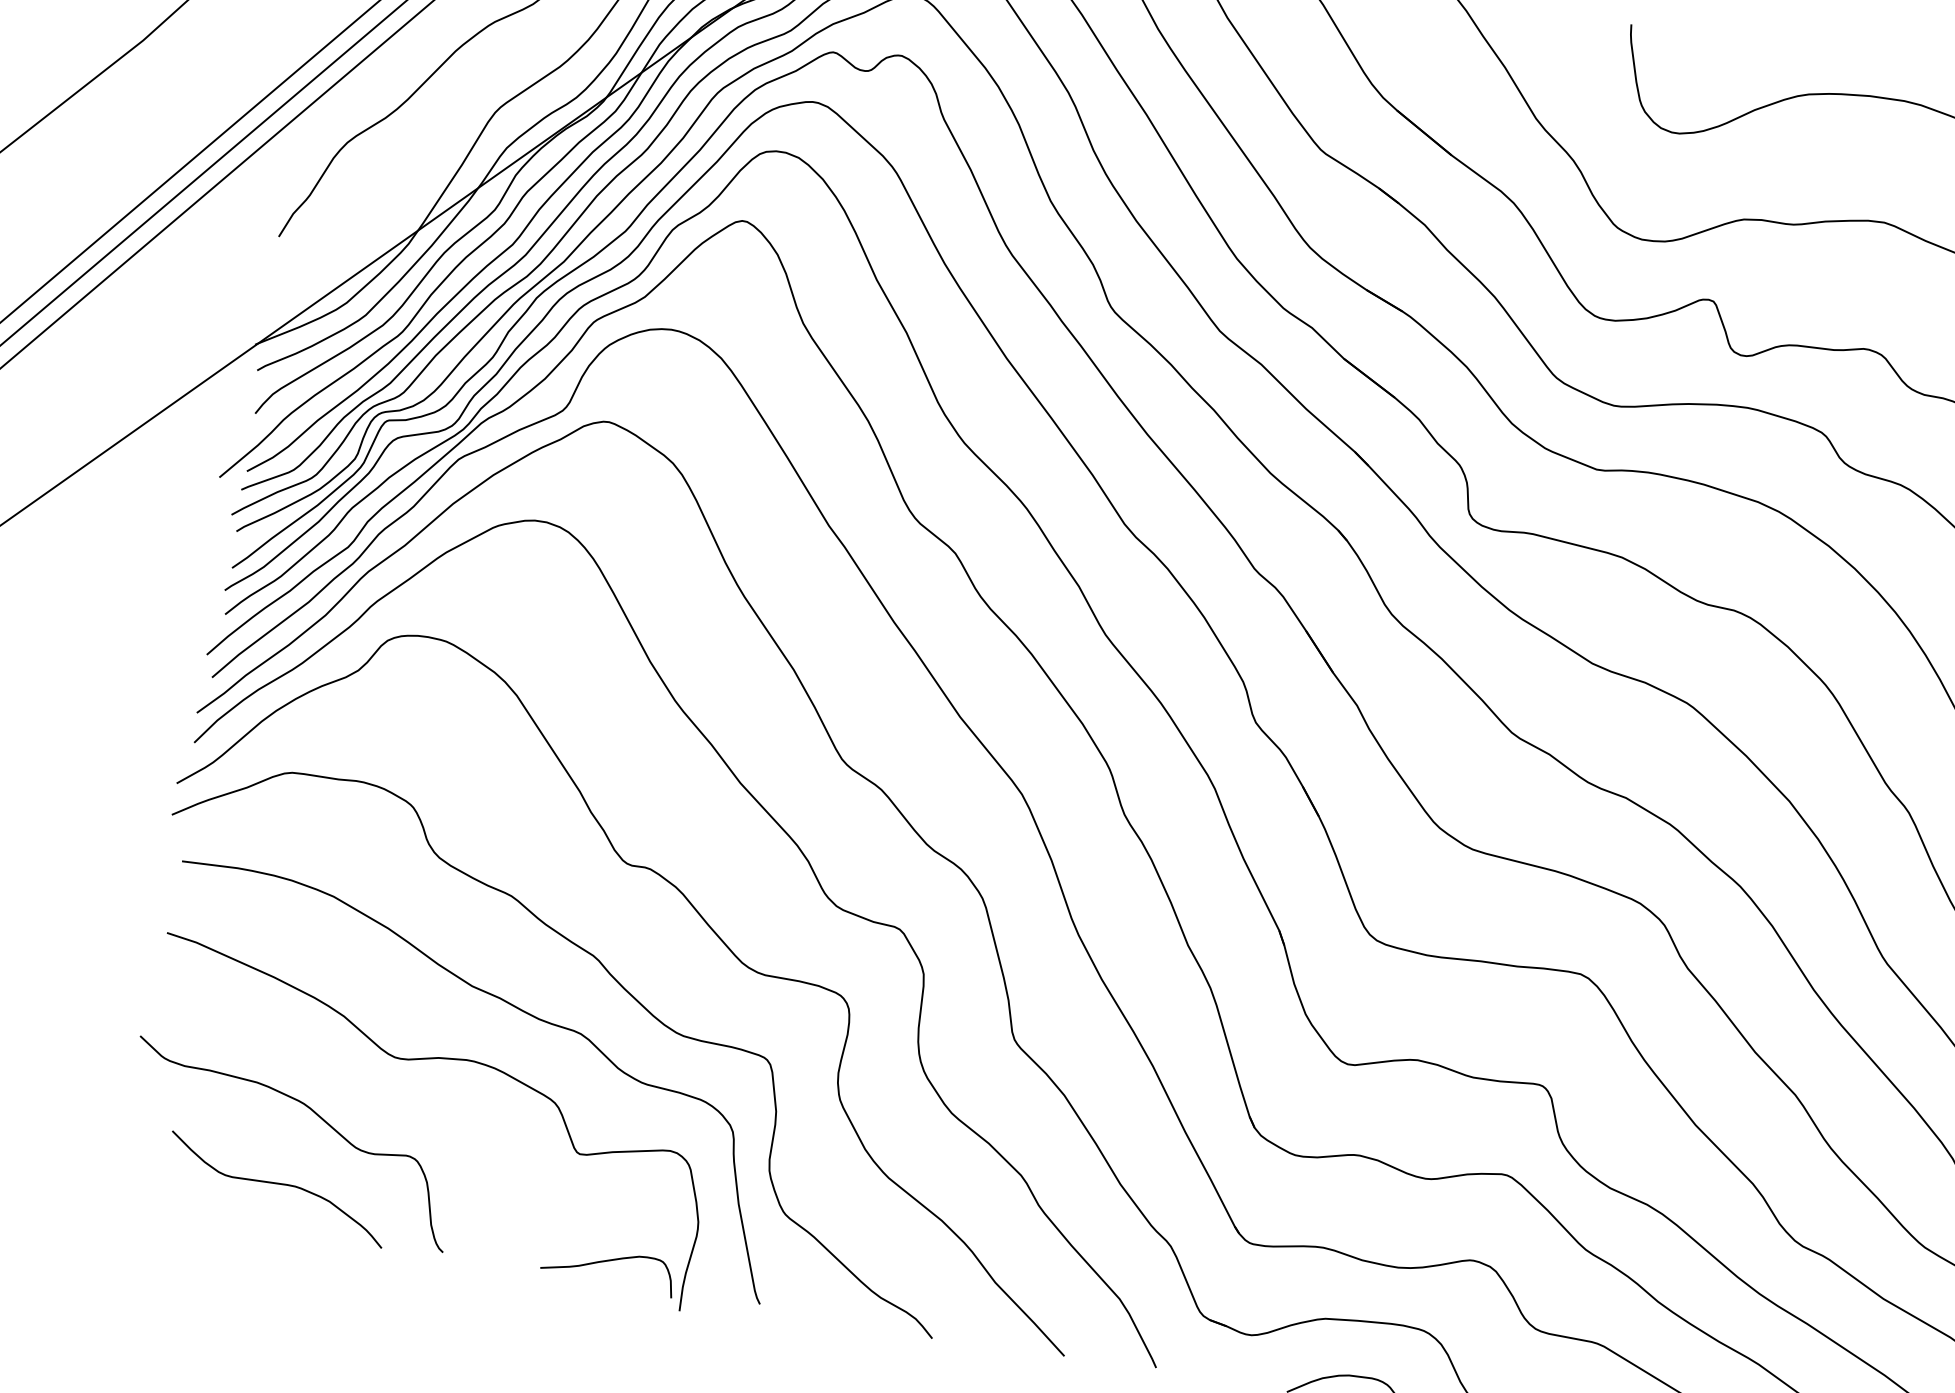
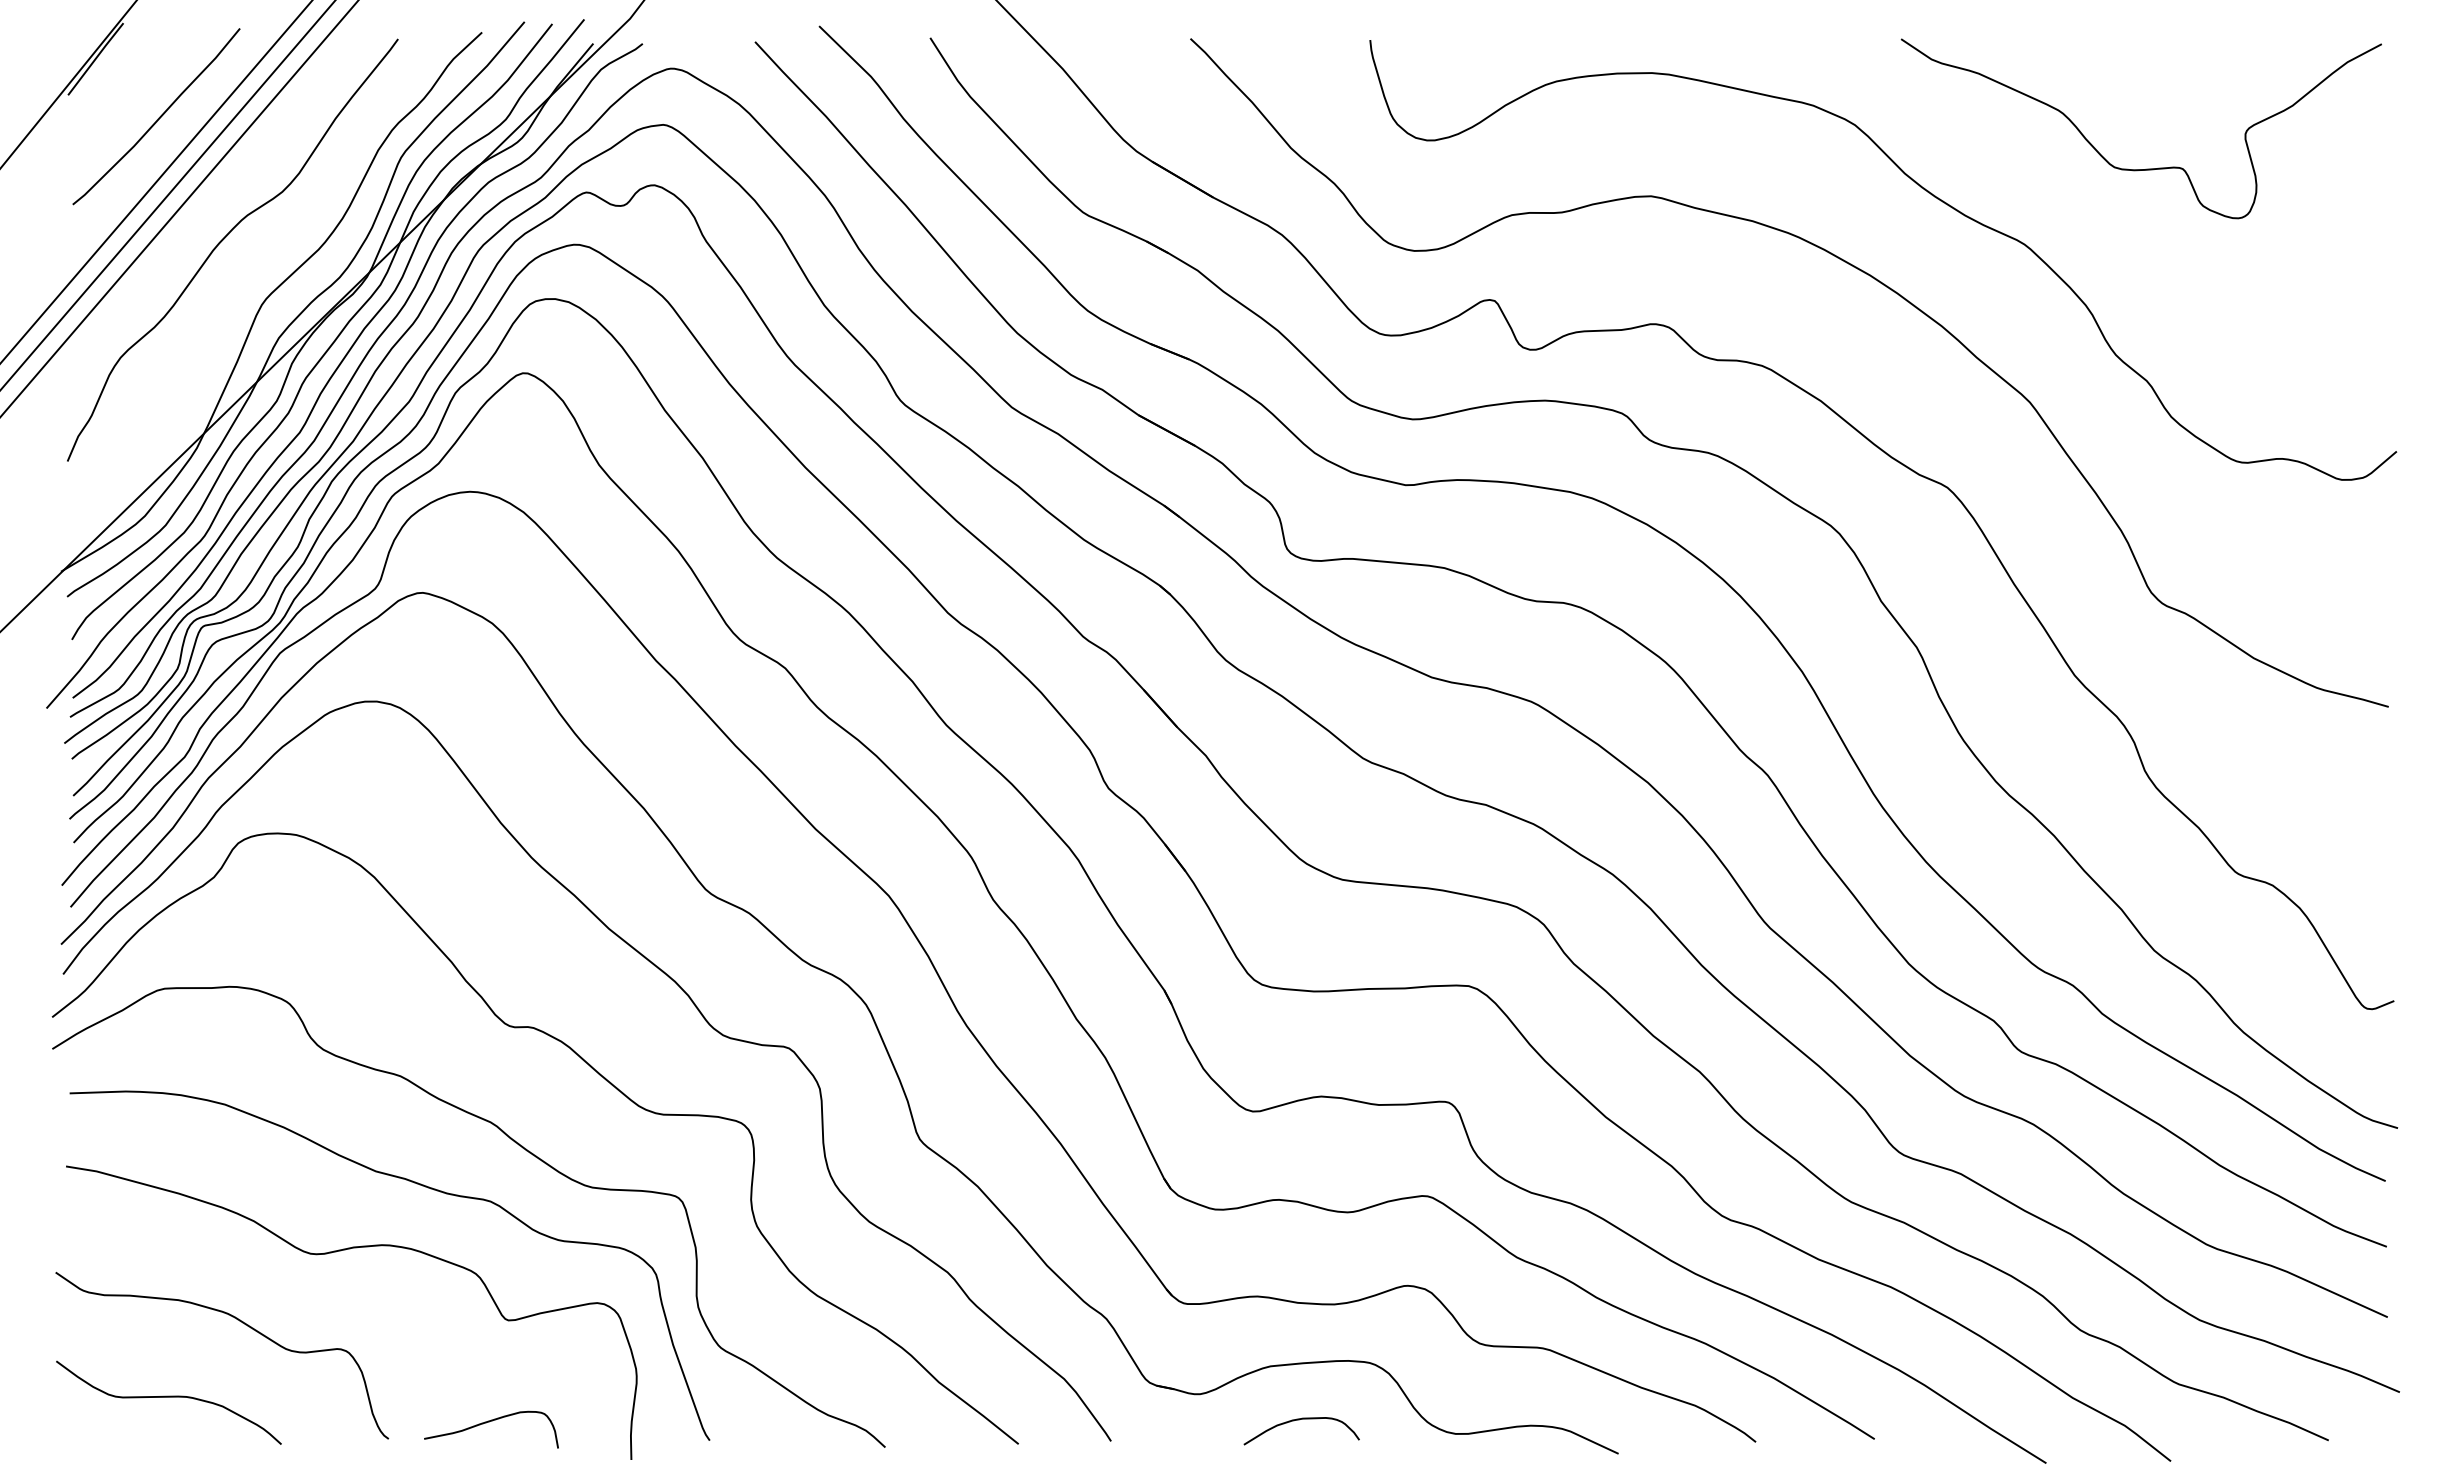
curve: (277, 1184) -> (168, 1397), moved
curve: (607, 1261) -> (489, 1422), moved

